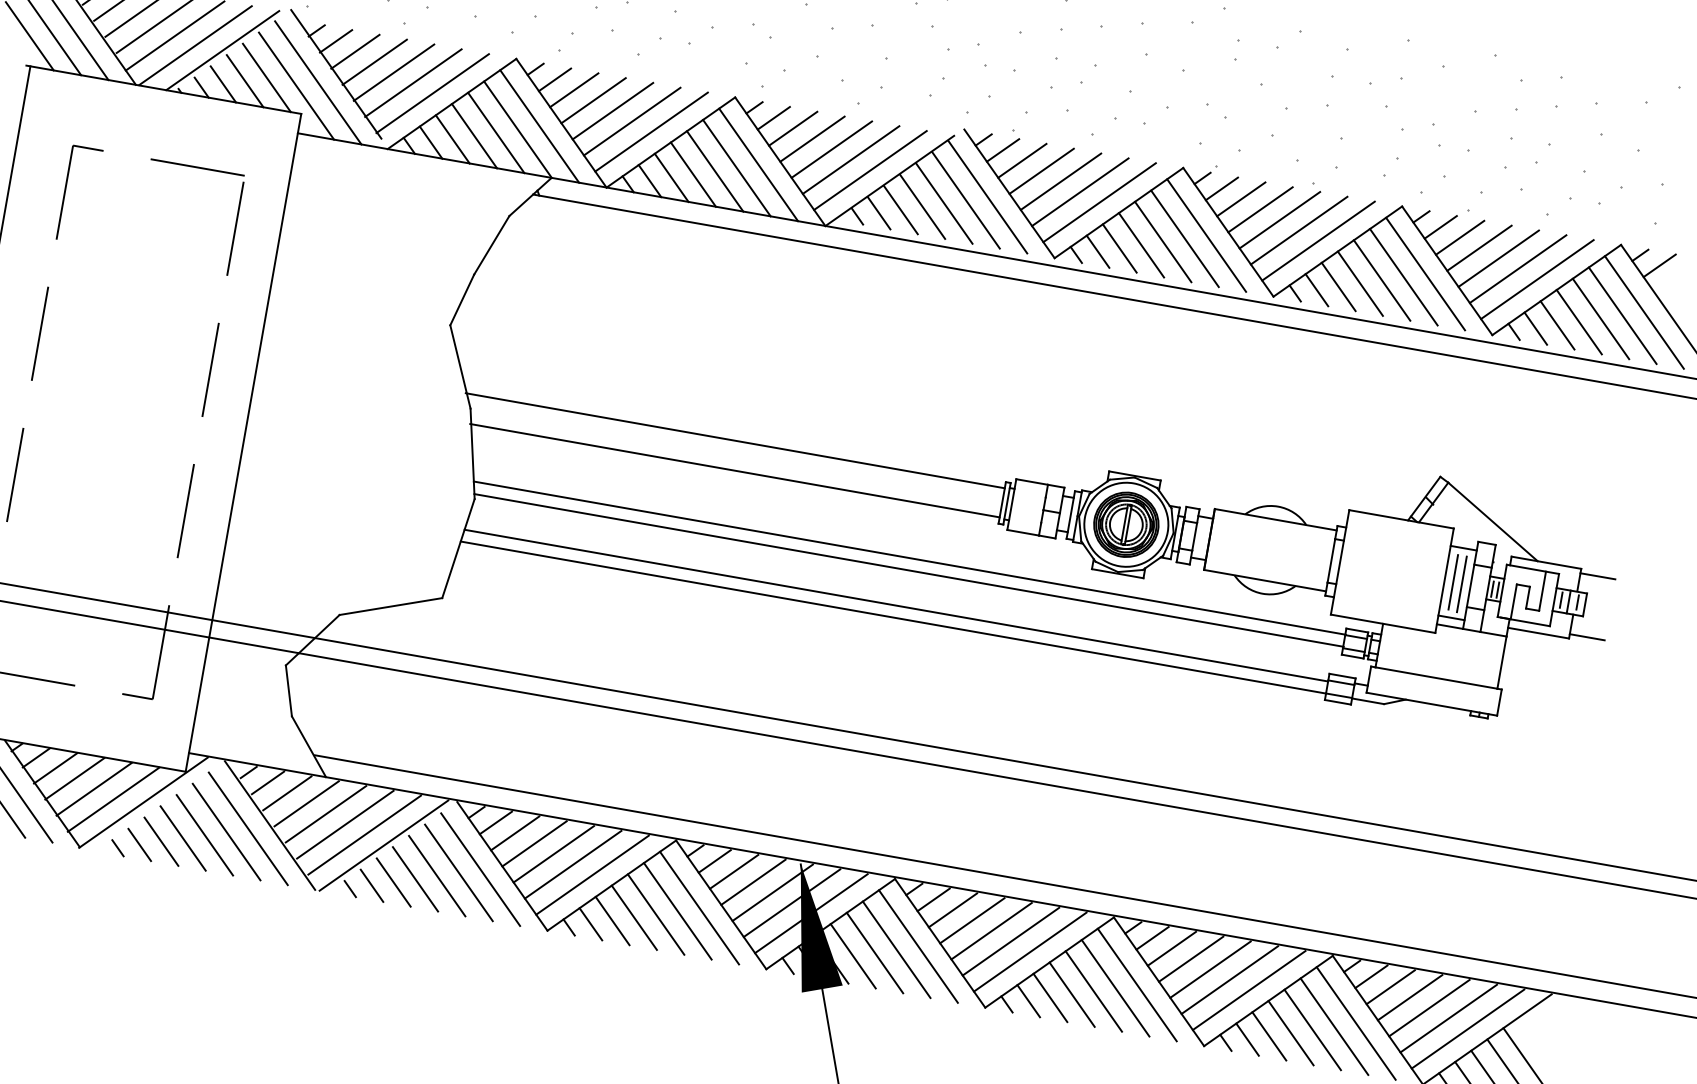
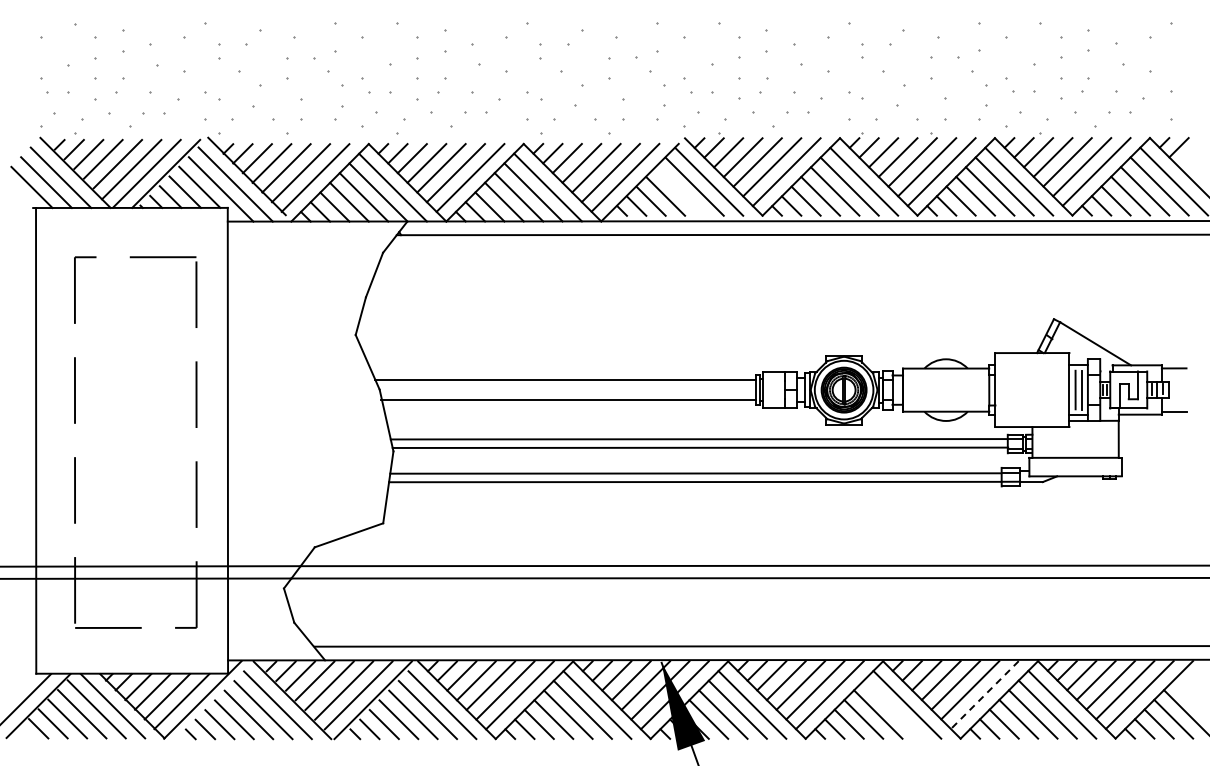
line: (943, 203) -> (679, 191), removed
line: (1115, 987) -> (892, 709), removed
line: (1248, 991) -> (984, 695), solid -> dashed

